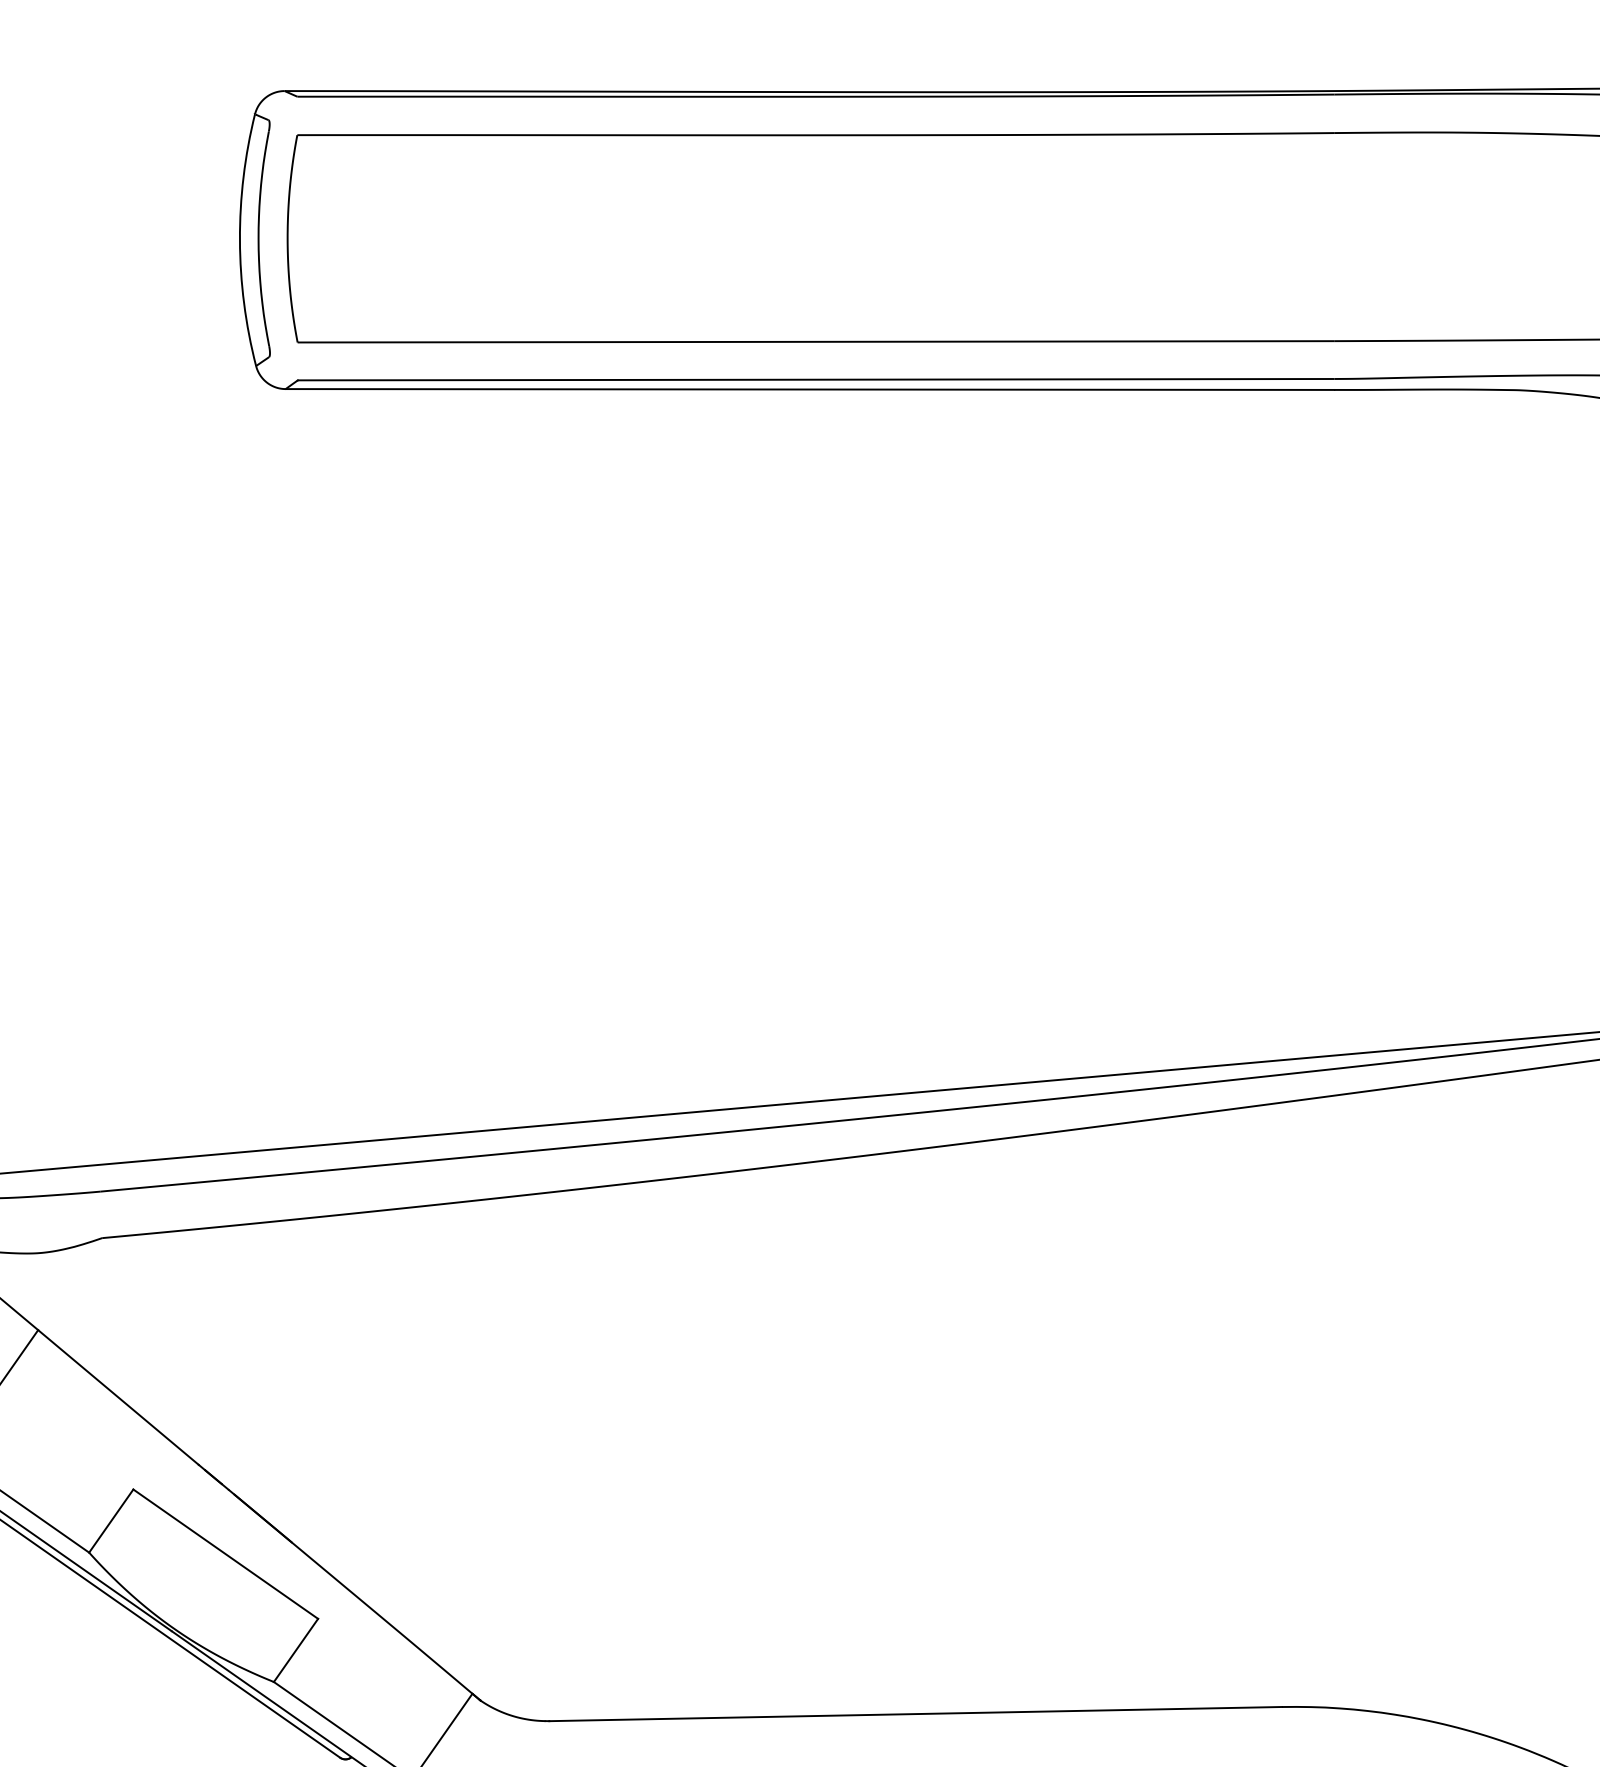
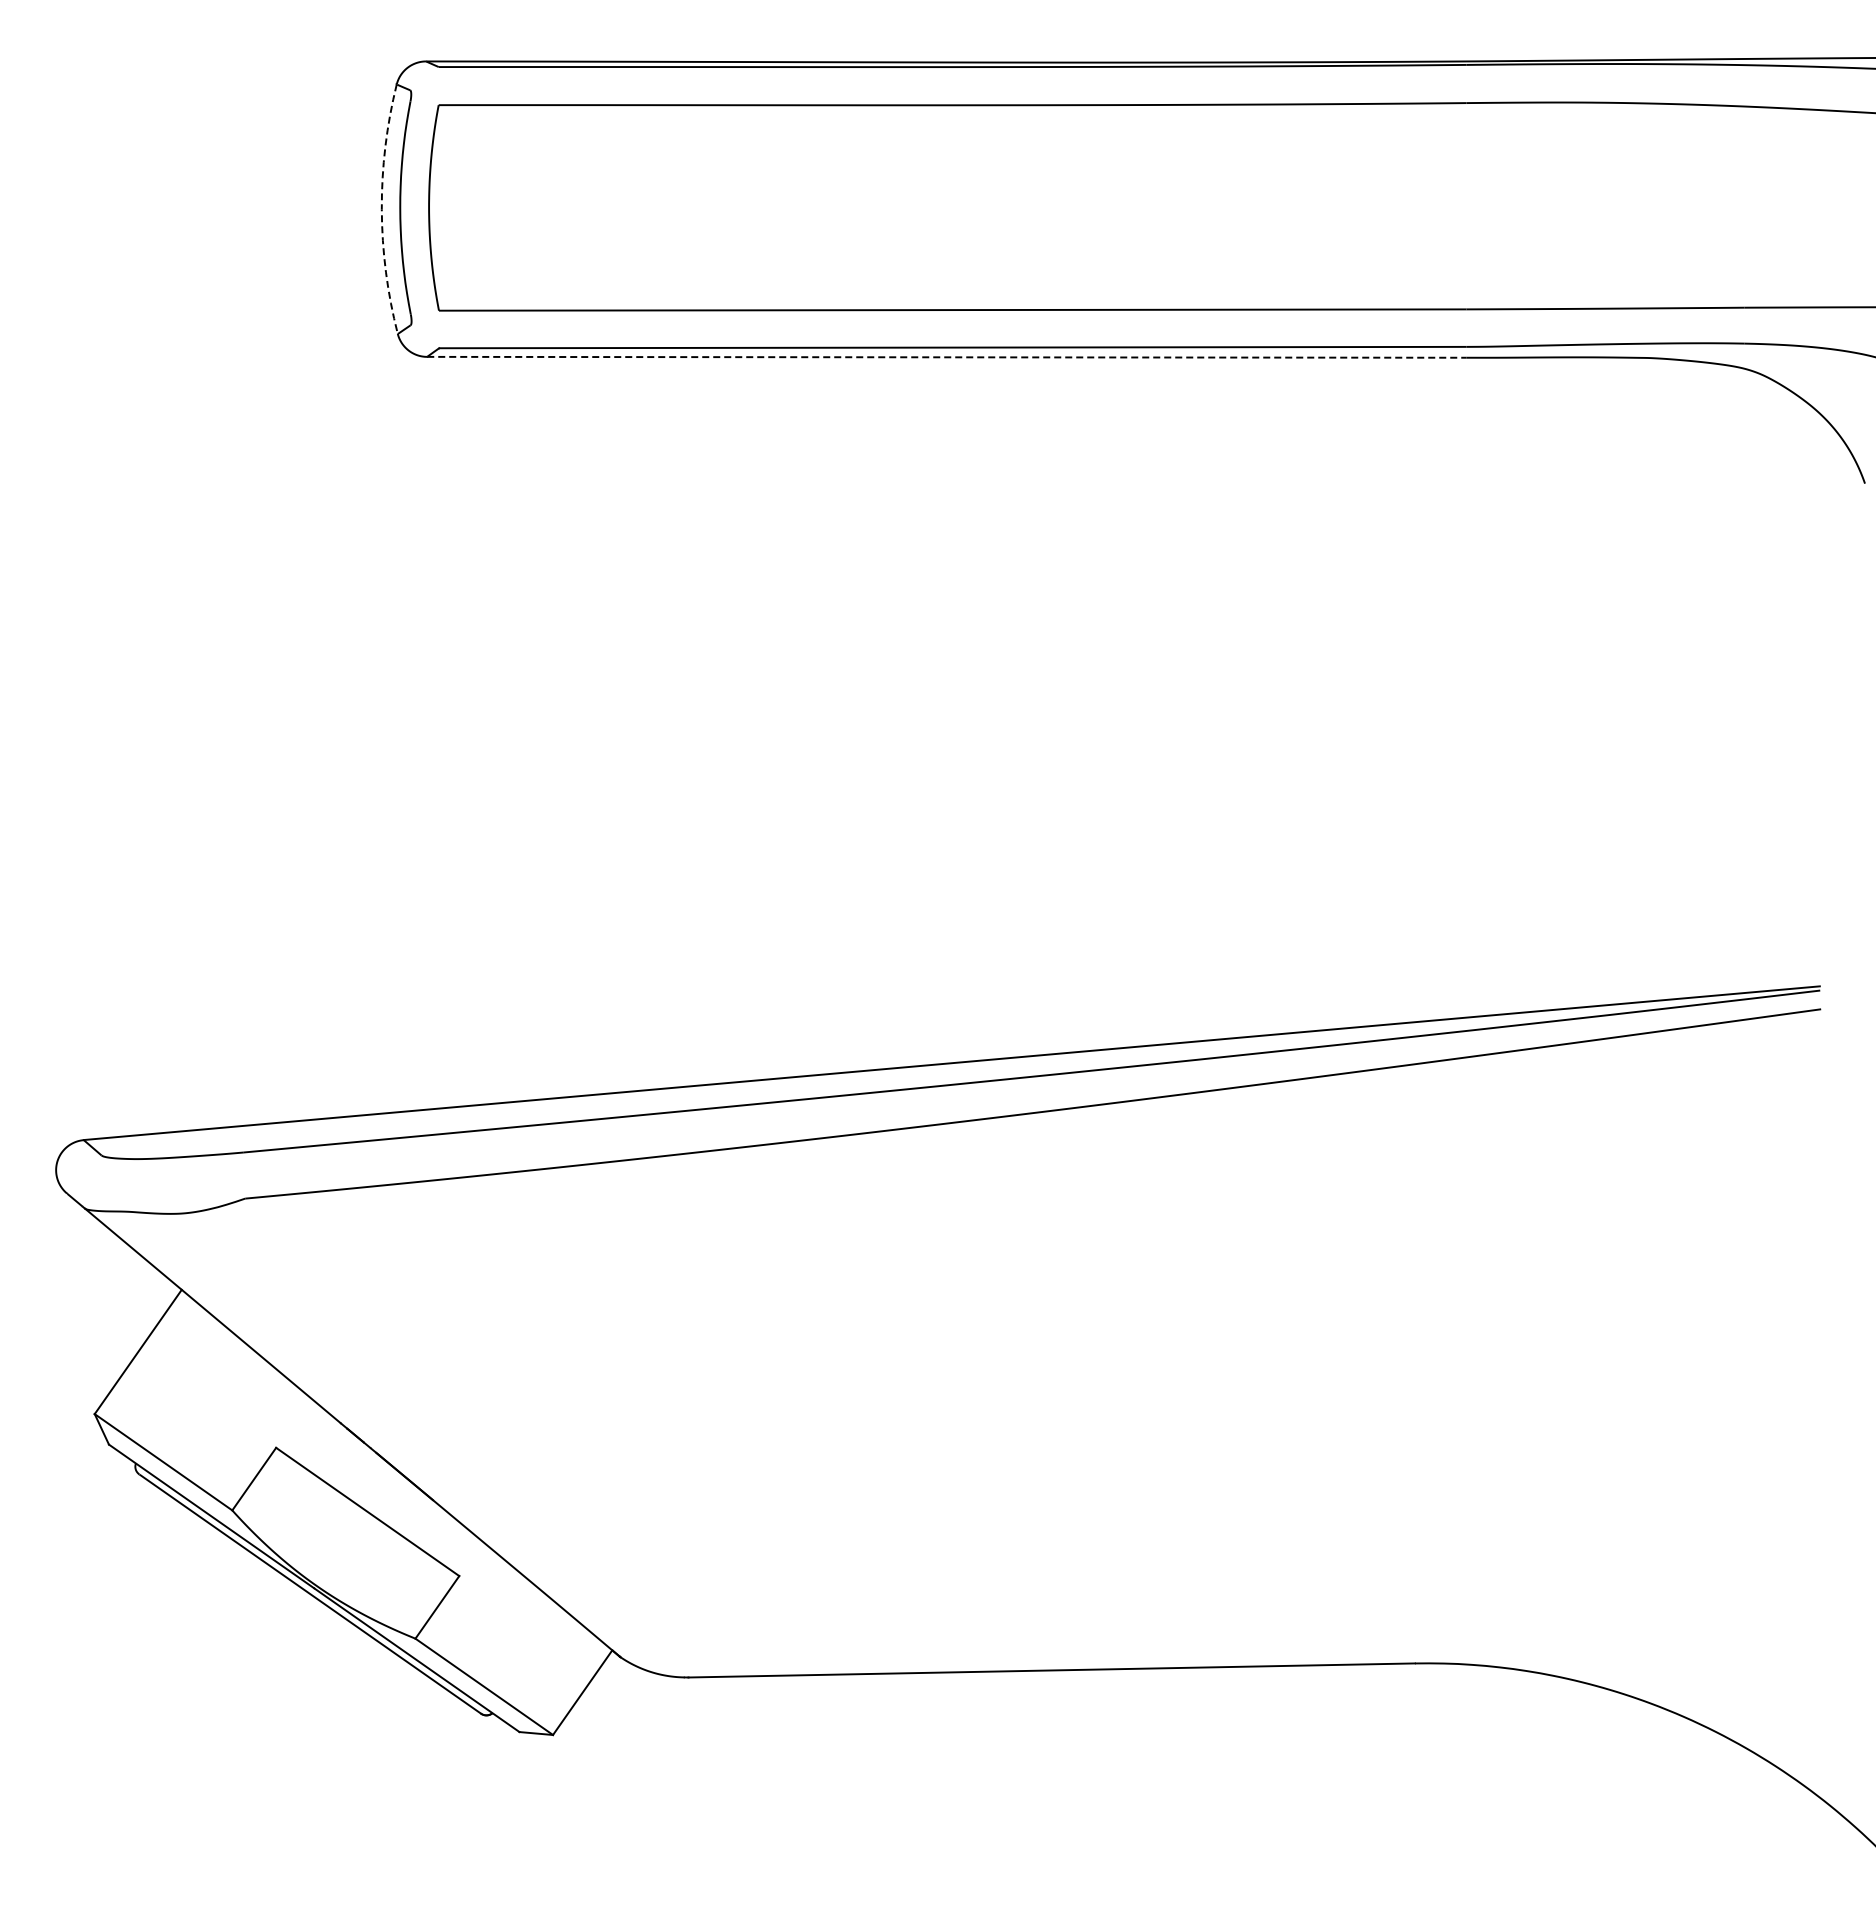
arc: (239, 240) -> (381, 209), solid -> dashed
line: (809, 389) -> (946, 357), solid -> dashed

